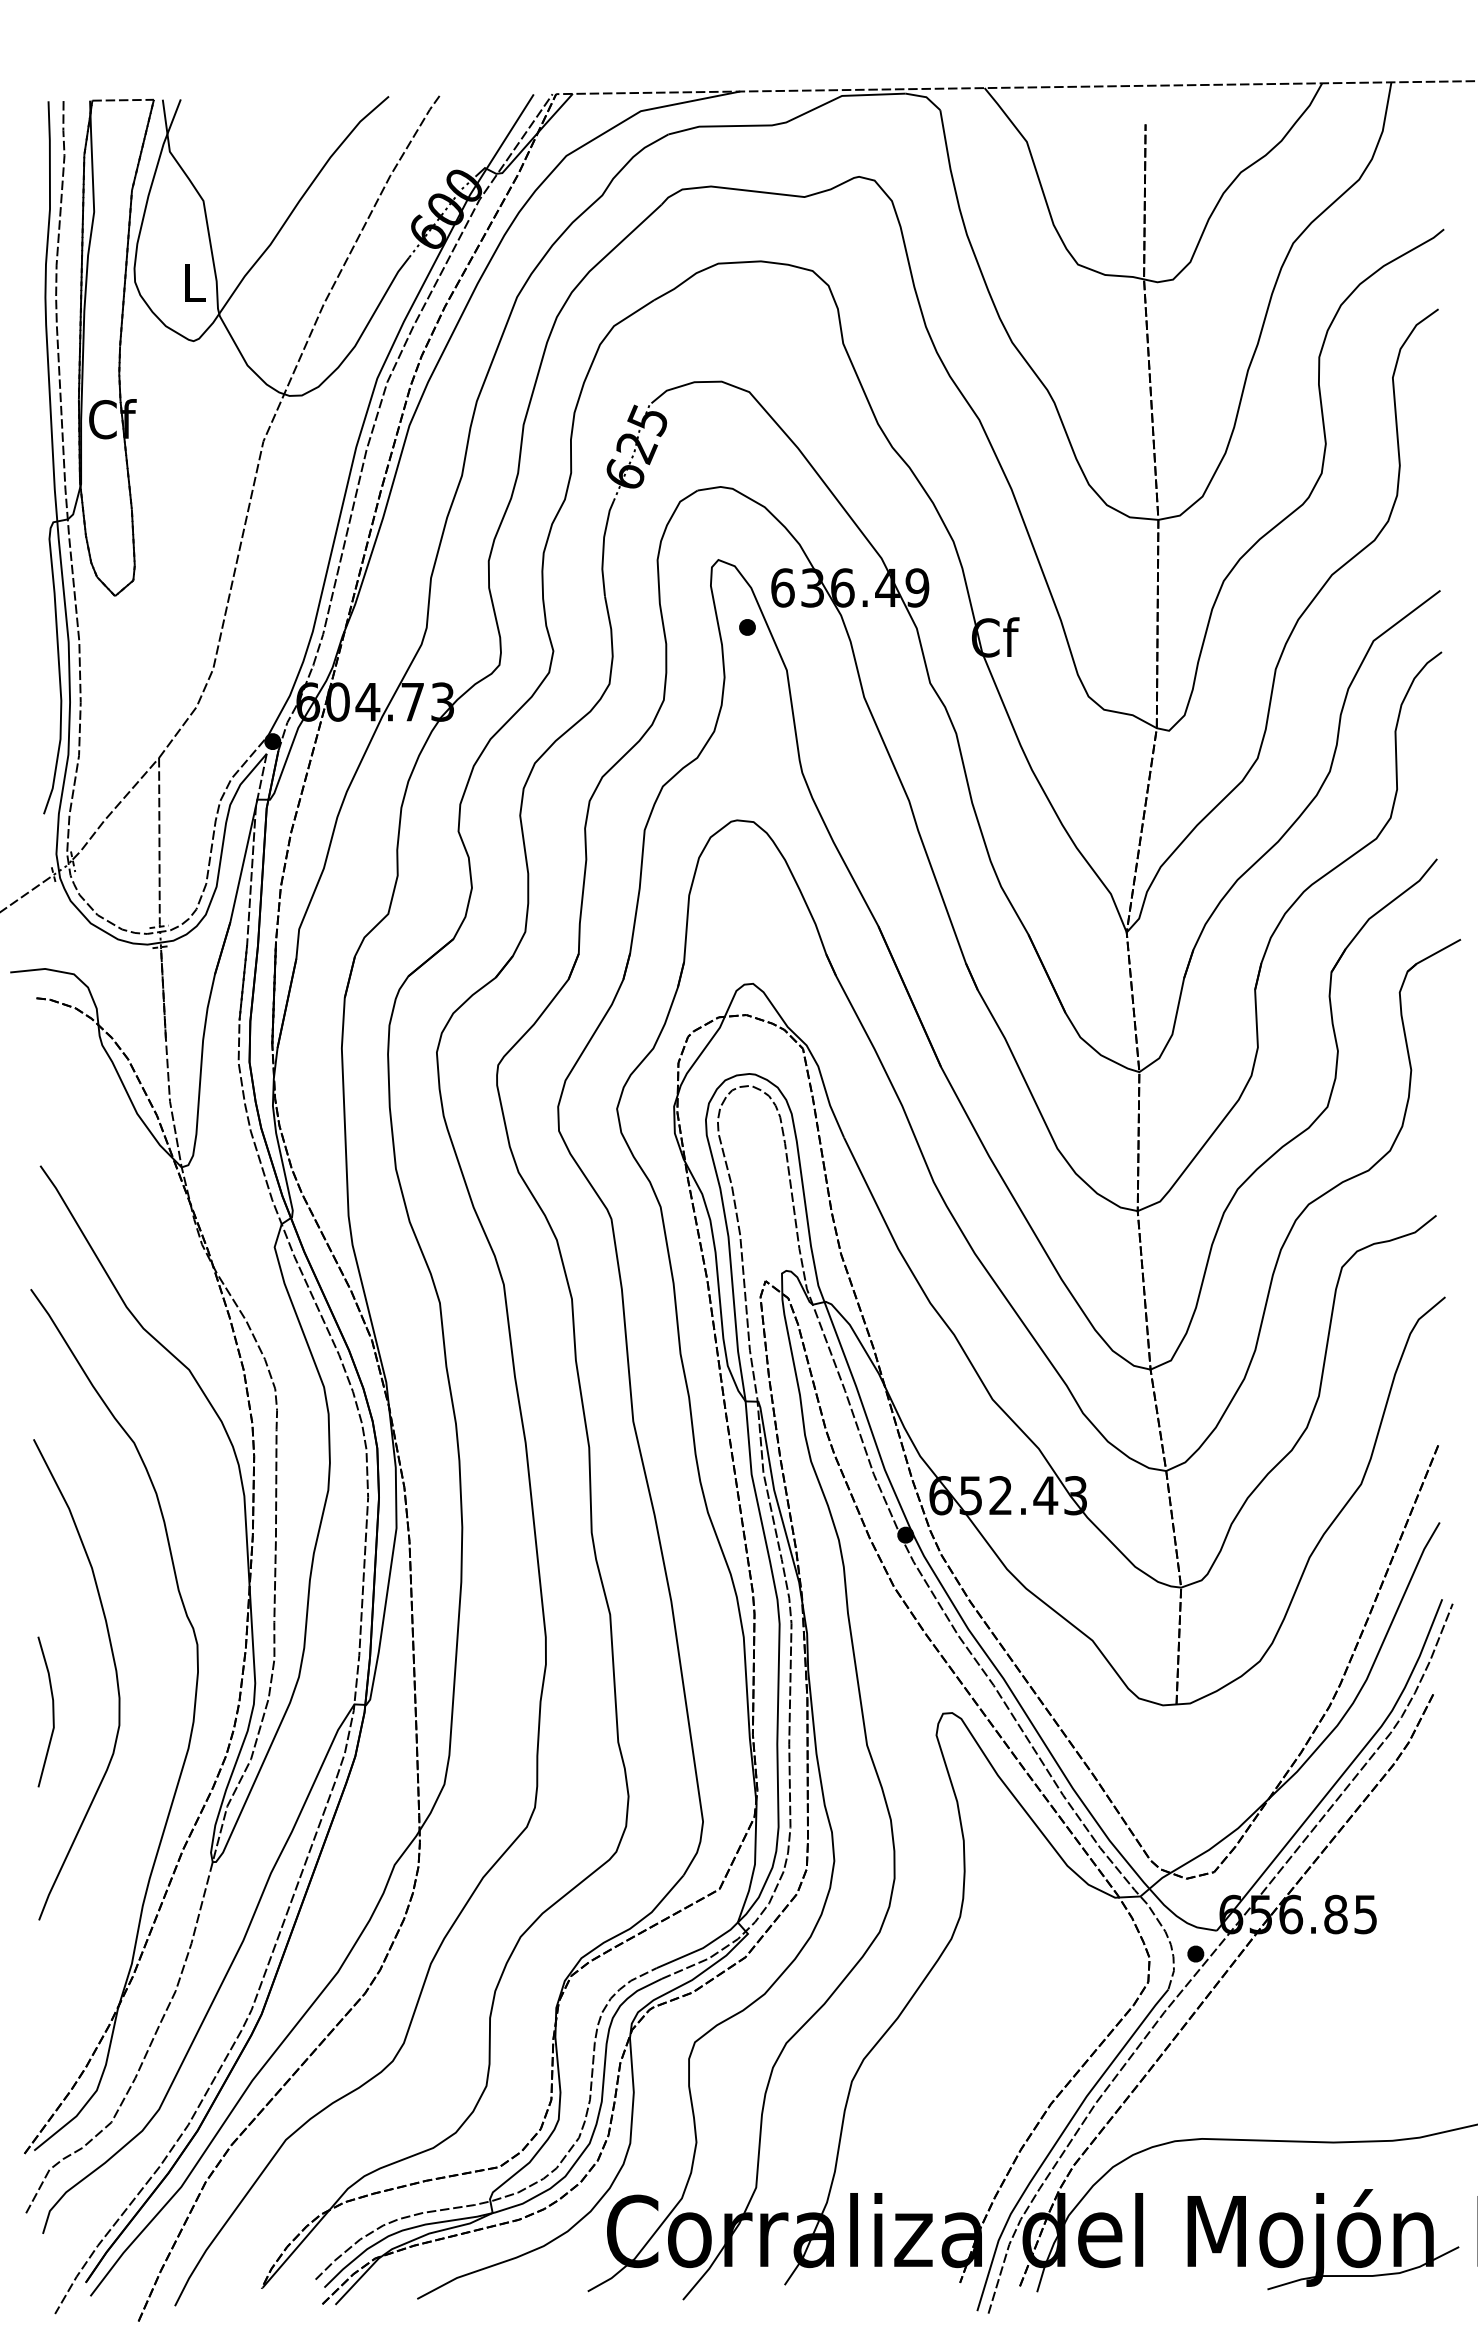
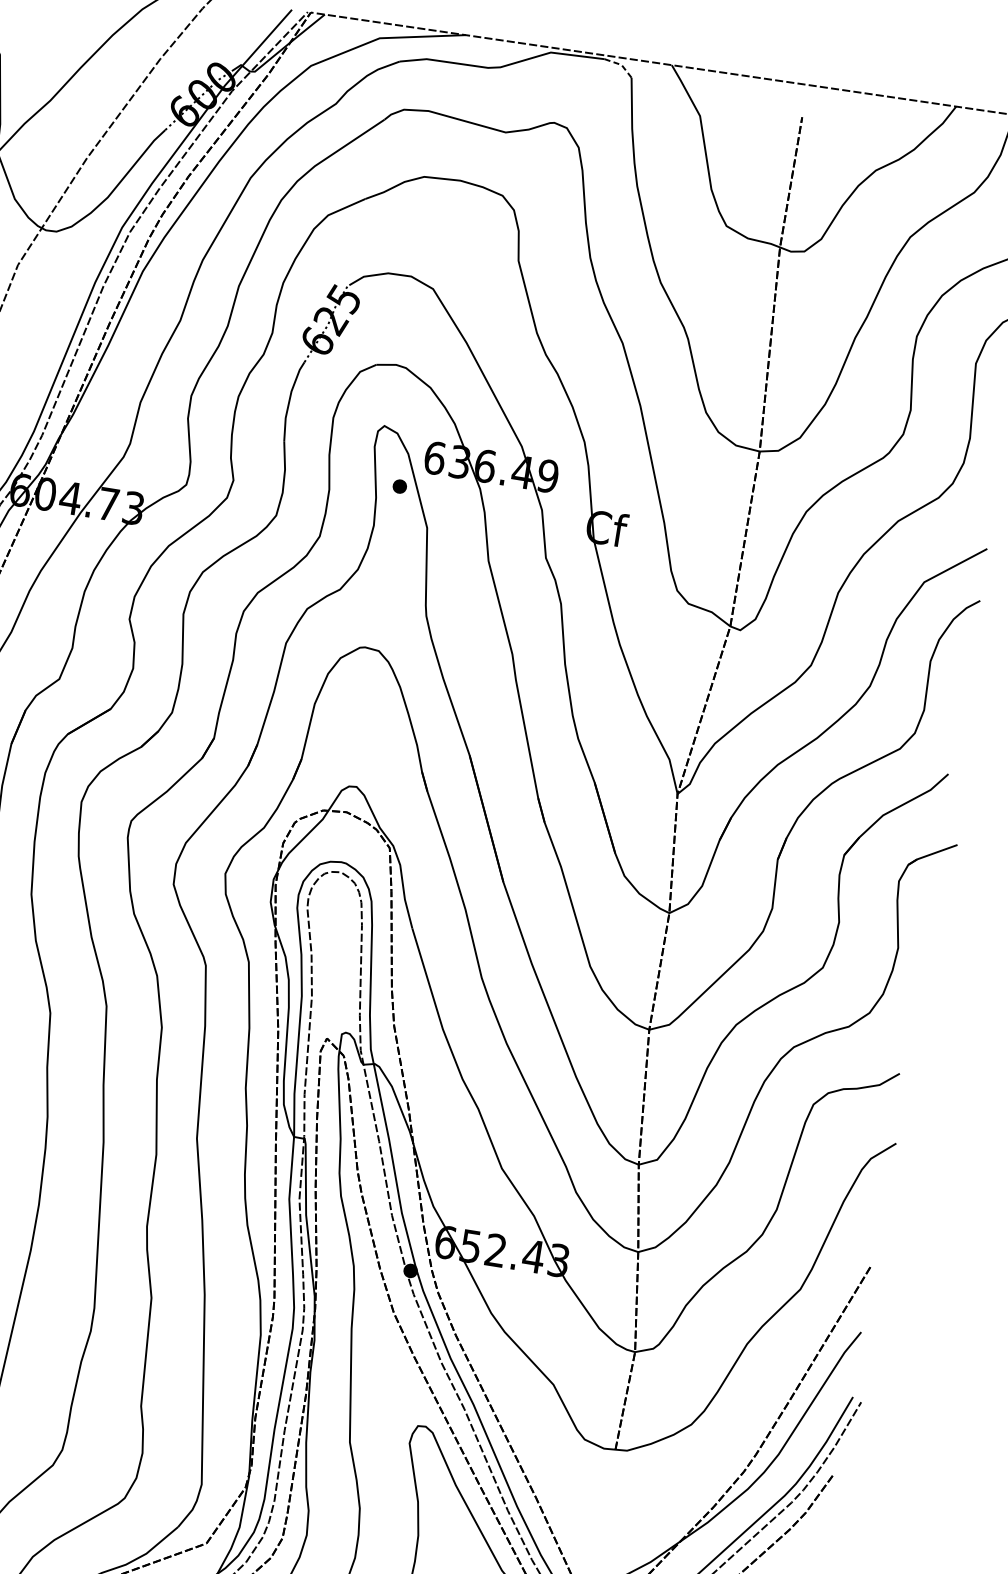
line: (926, 97) -> (621, 65), solid -> dashed

